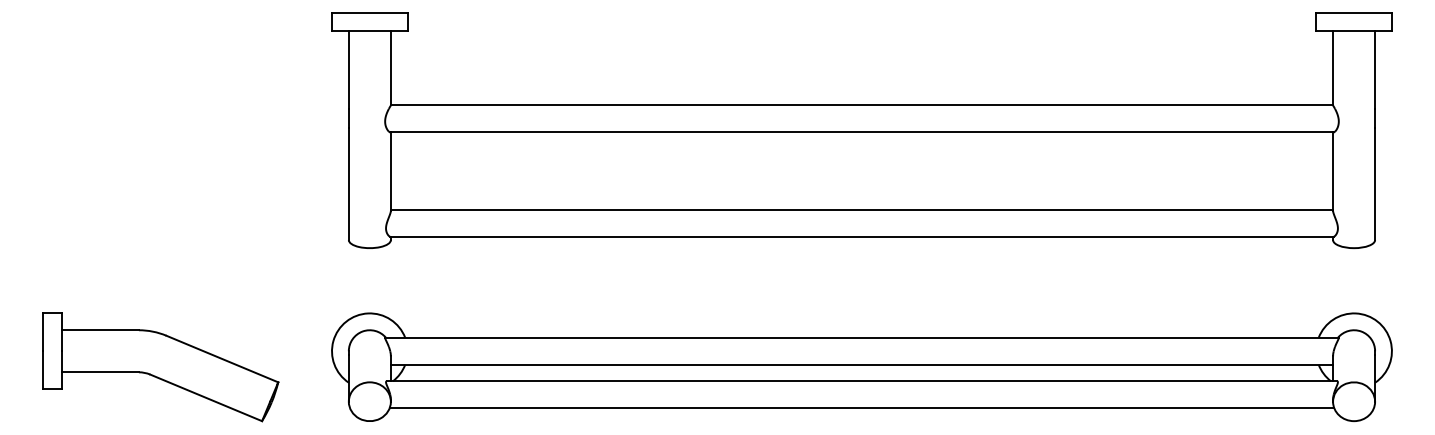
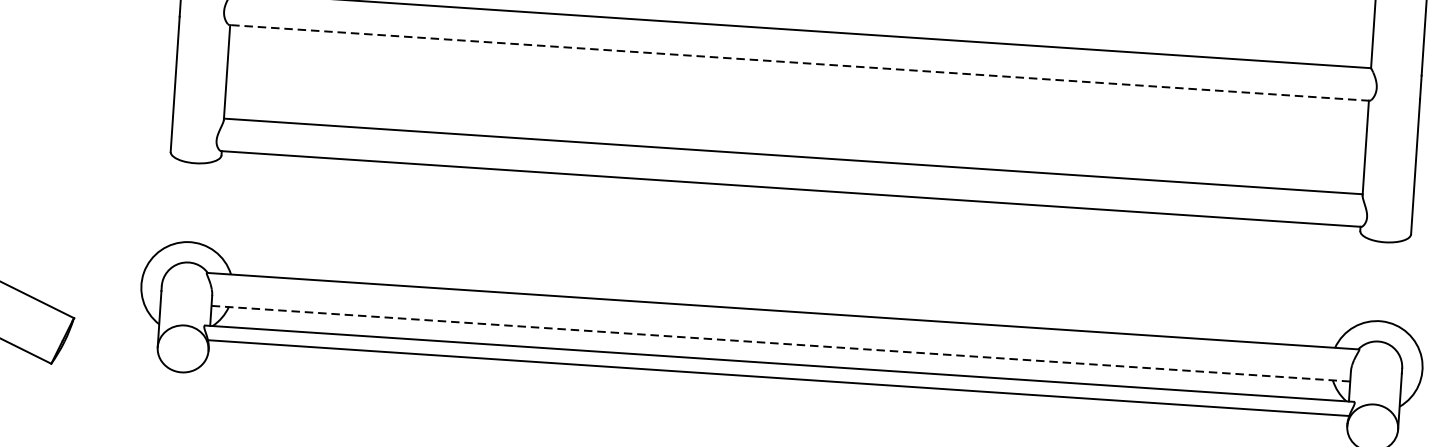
line: (861, 132) -> (798, 62), solid -> dashed
line: (861, 364) -> (780, 343), solid -> dashed
line: (861, 408) -> (778, 378), moved

